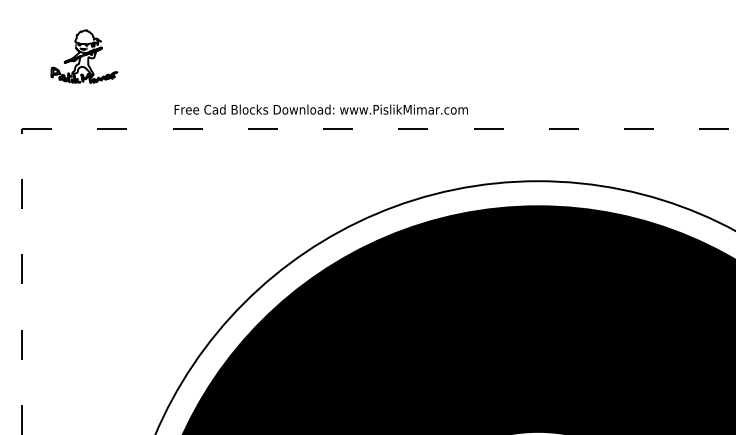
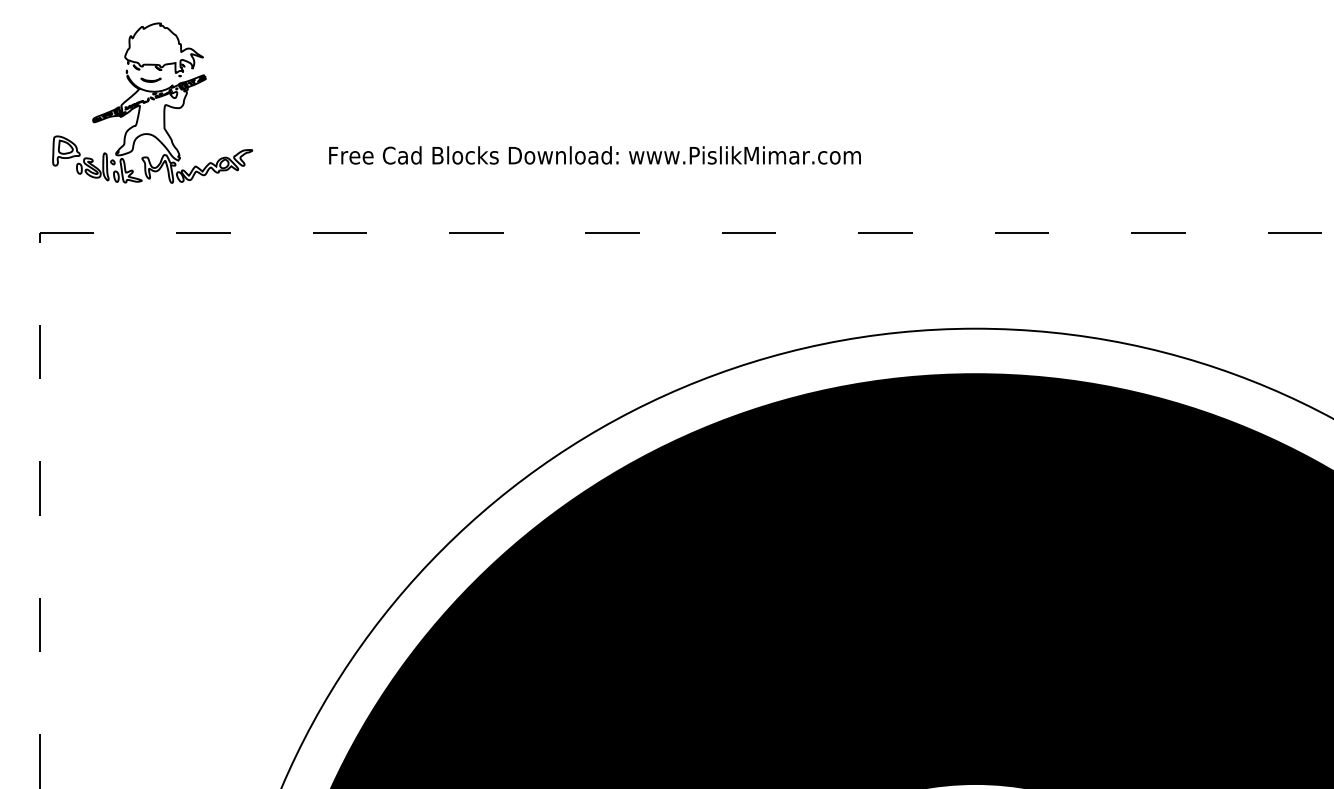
part: (84, 56) -> (152, 102), size x1.67
text: (320, 109) -> (593, 155), moved

